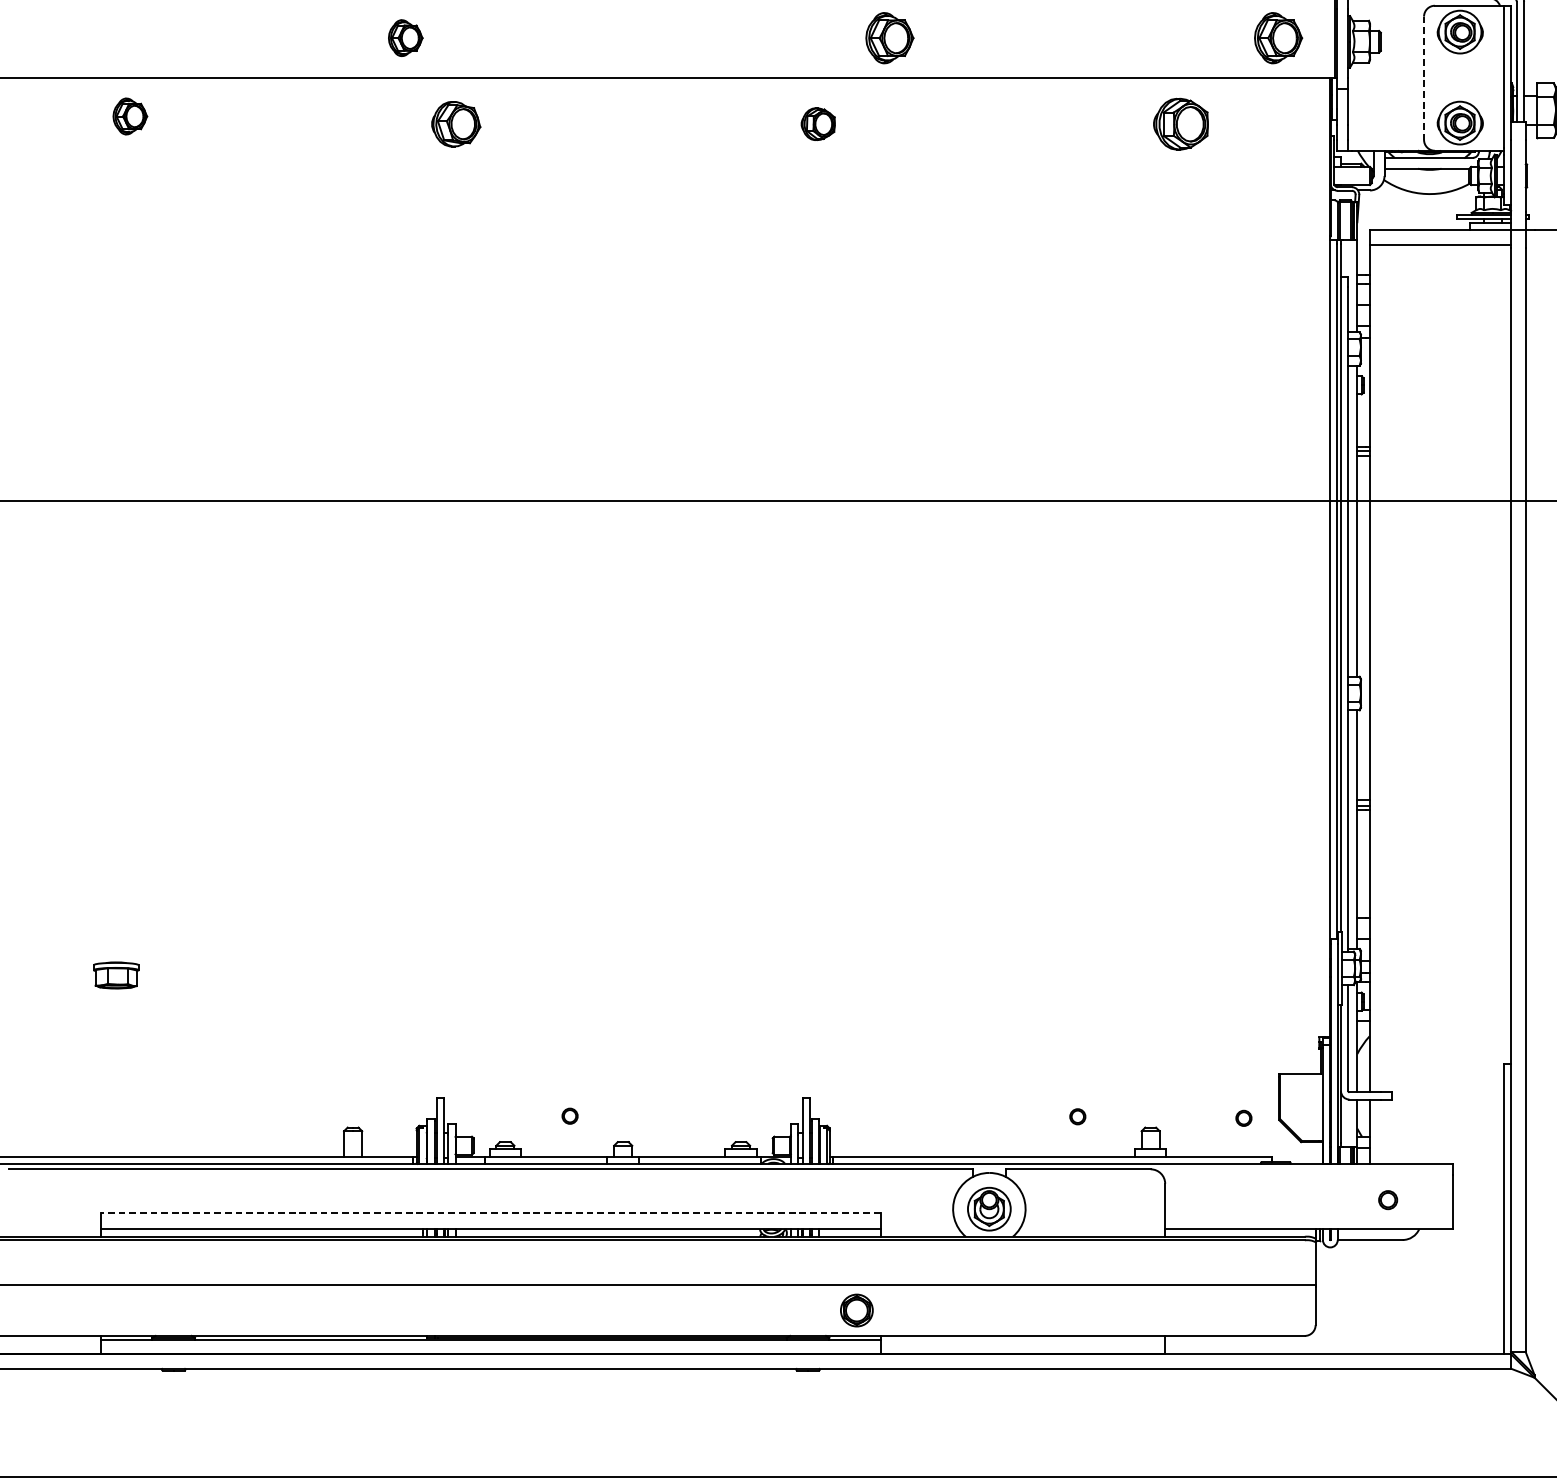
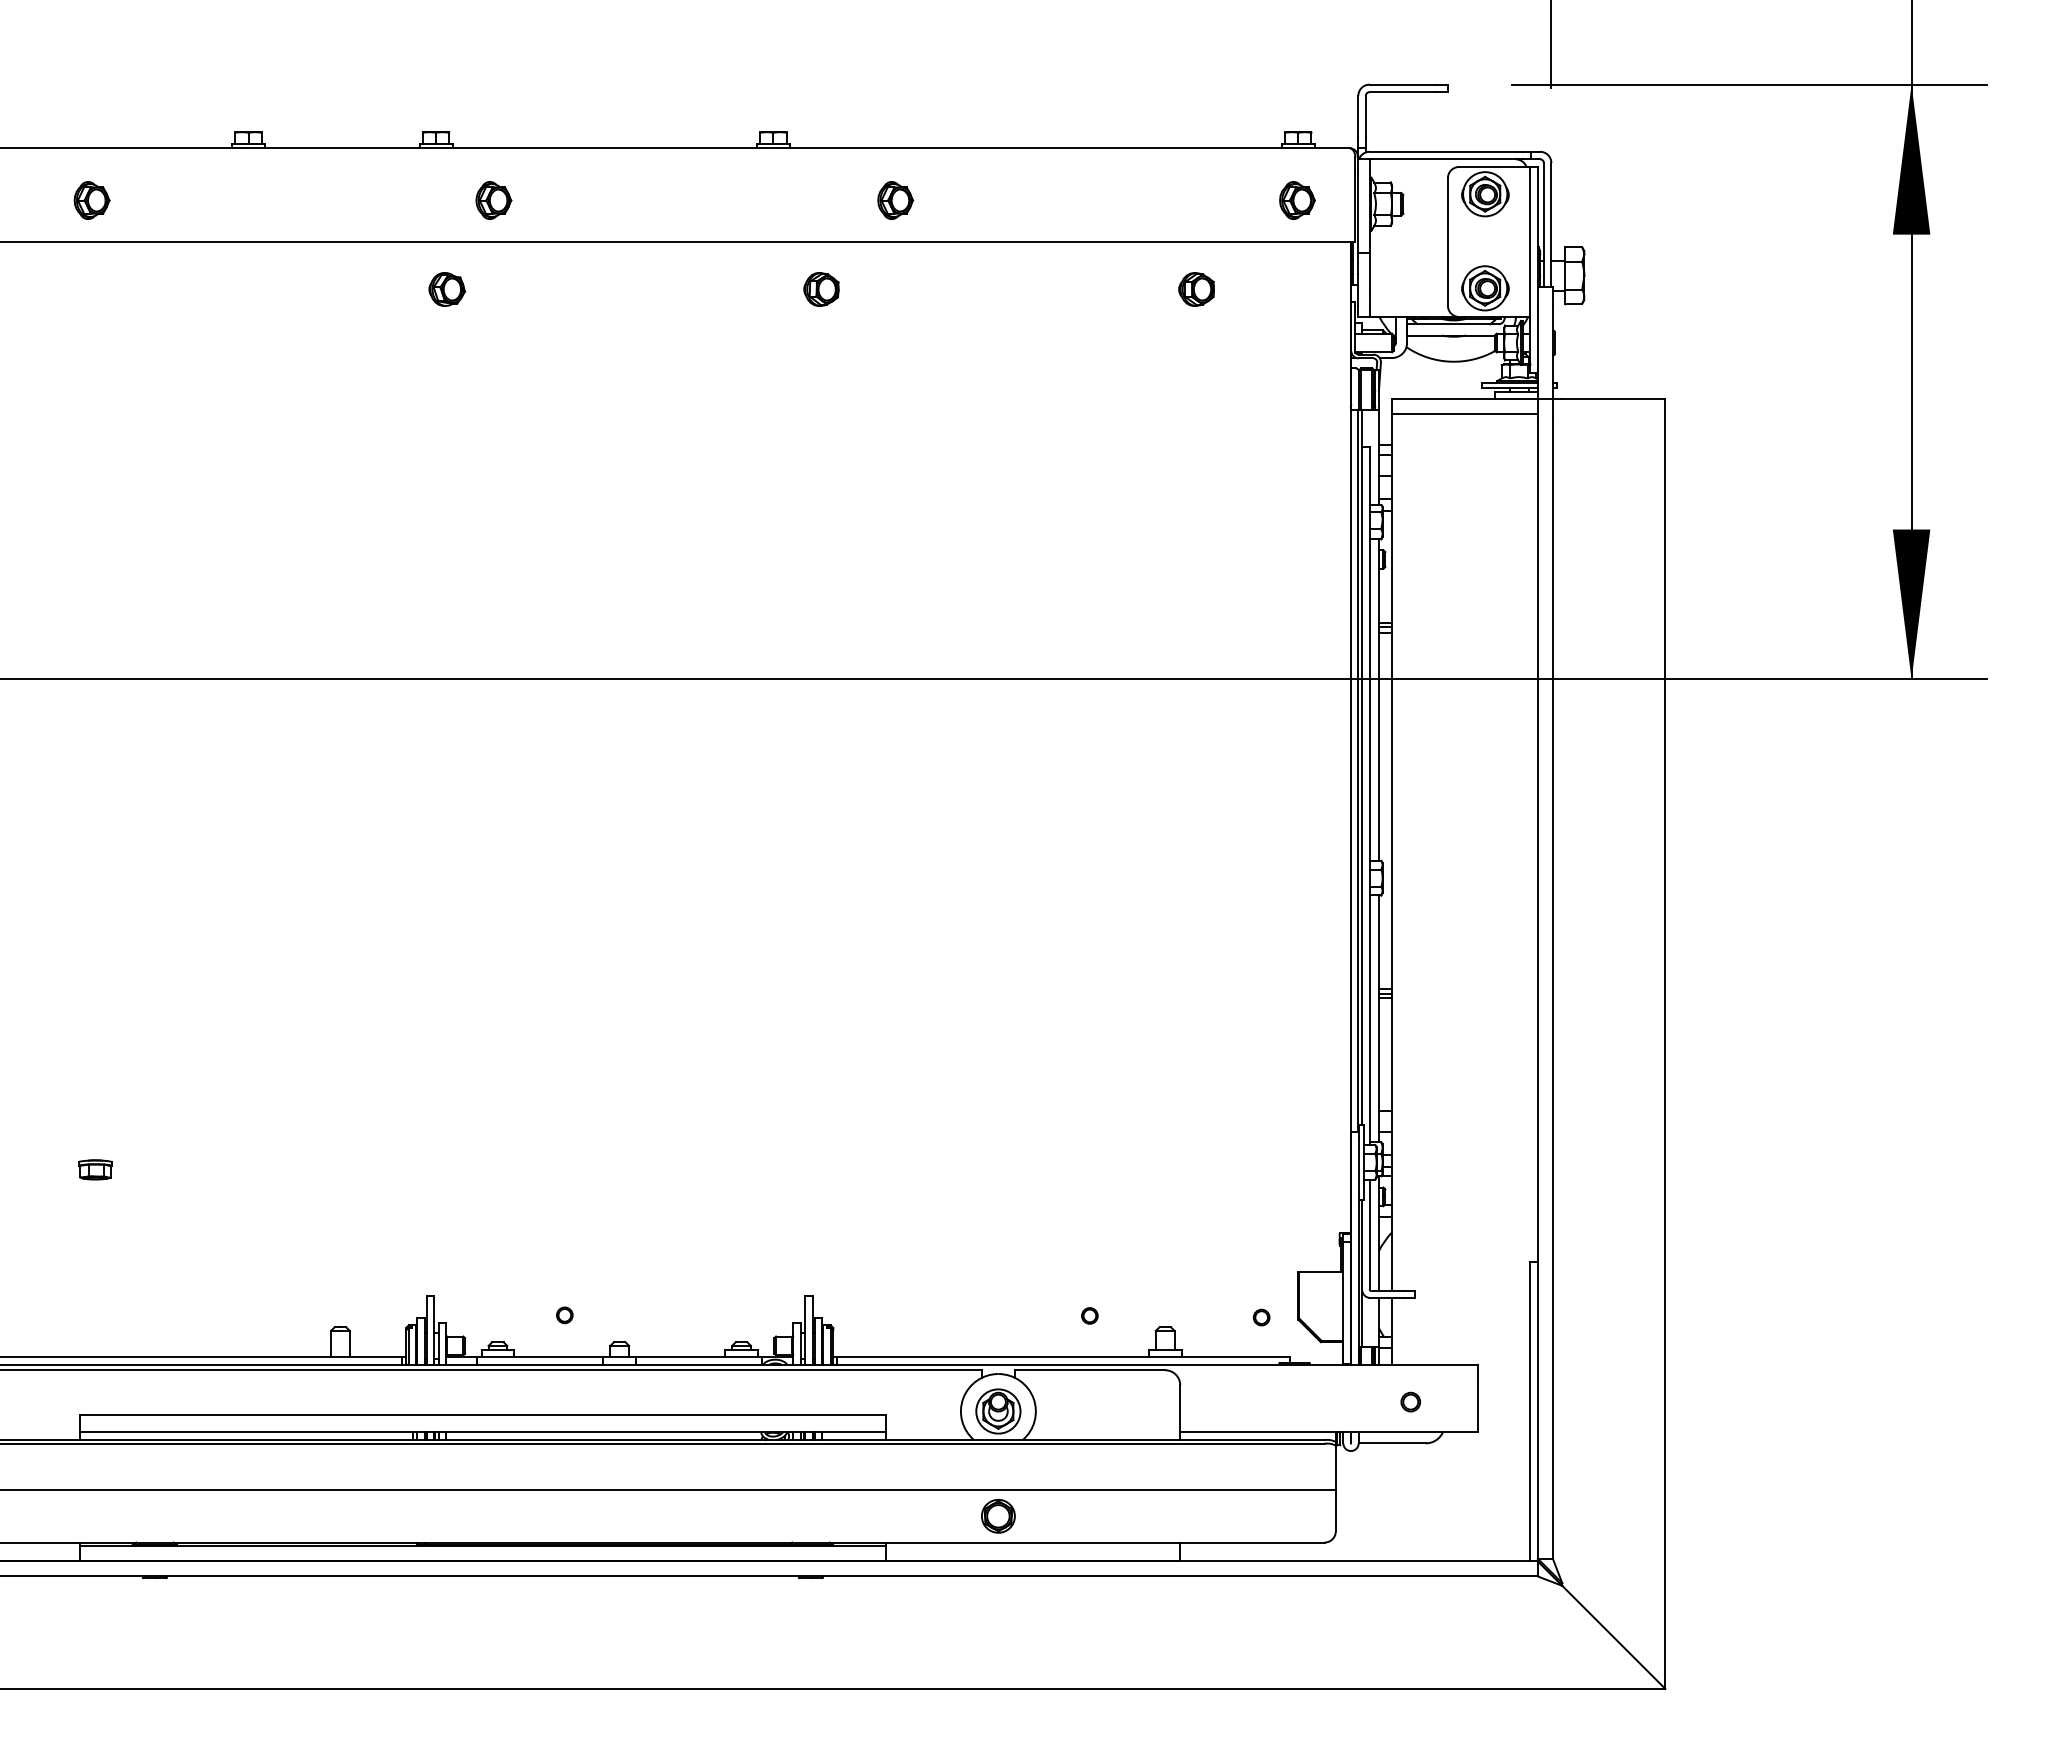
part: (405, 38) -> (493, 200), moved
part: (889, 38) -> (895, 200), size x0.71
part: (1278, 38) -> (1297, 200), size x0.71
line: (1423, 77) -> (1447, 241), dashed -> solid
part: (129, 116) -> (91, 200), moved
part: (456, 124) -> (447, 289), size x0.71
part: (1180, 124) -> (1196, 289), size x0.62
part: (116, 975) -> (95, 1169), size x0.71
line: (490, 1213) -> (482, 1415), dashed -> solid
part: (856, 1310) -> (998, 1516), moved

